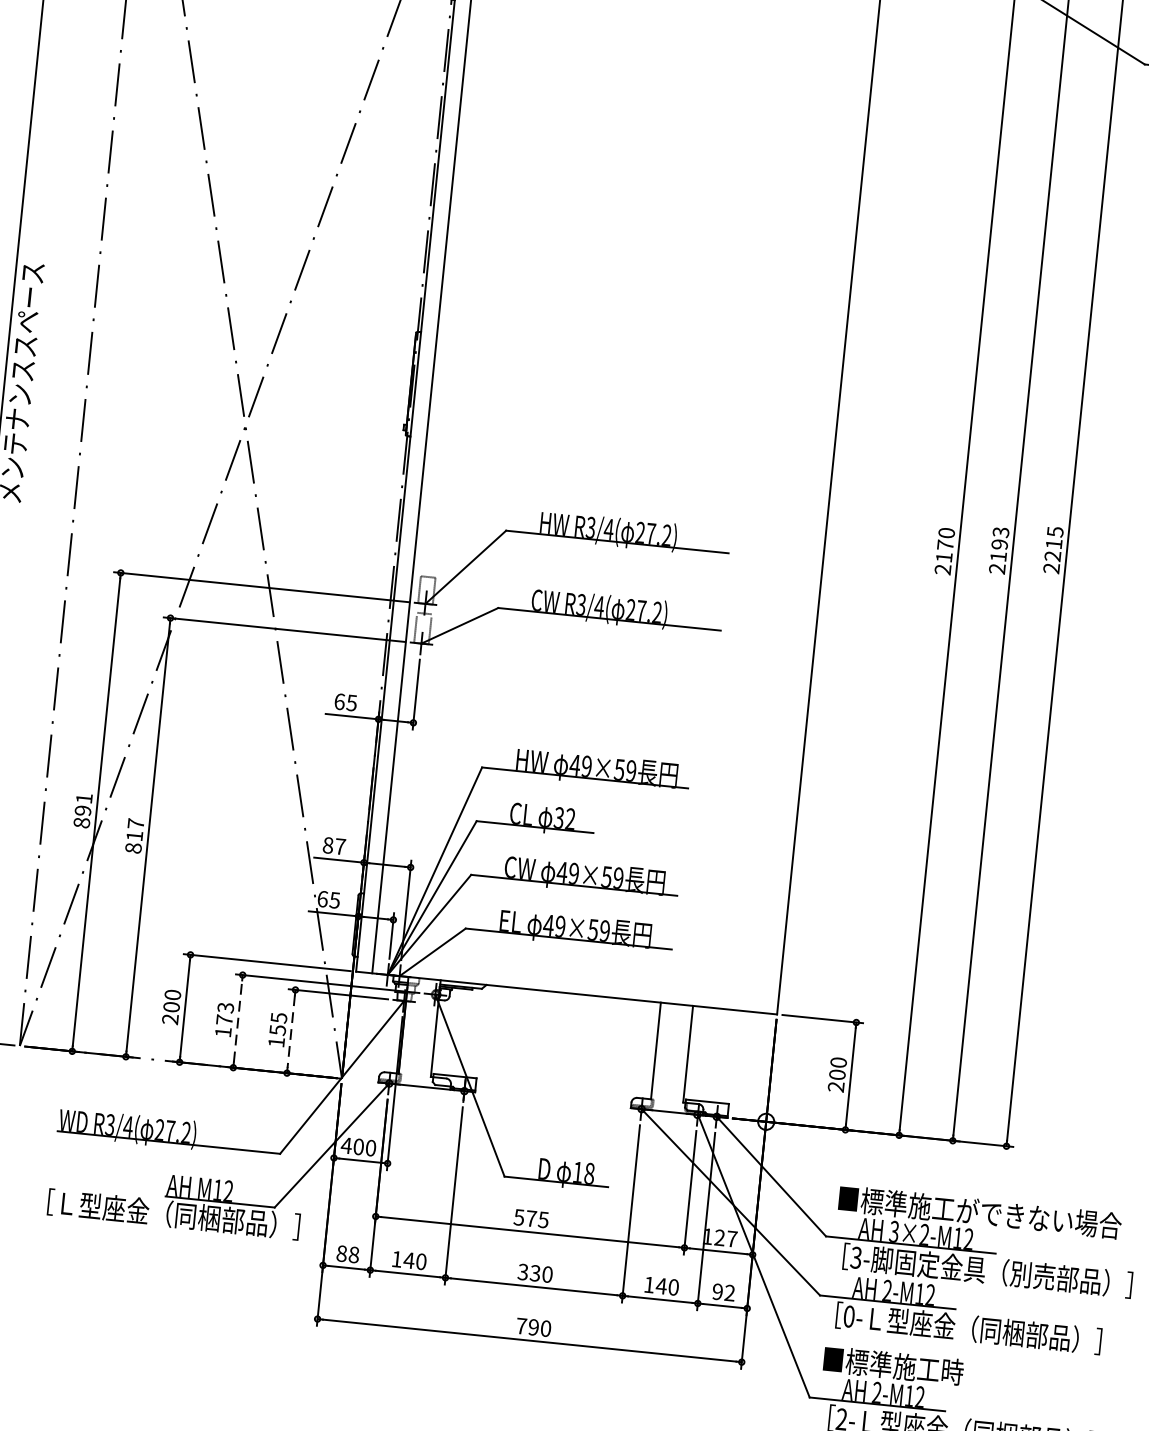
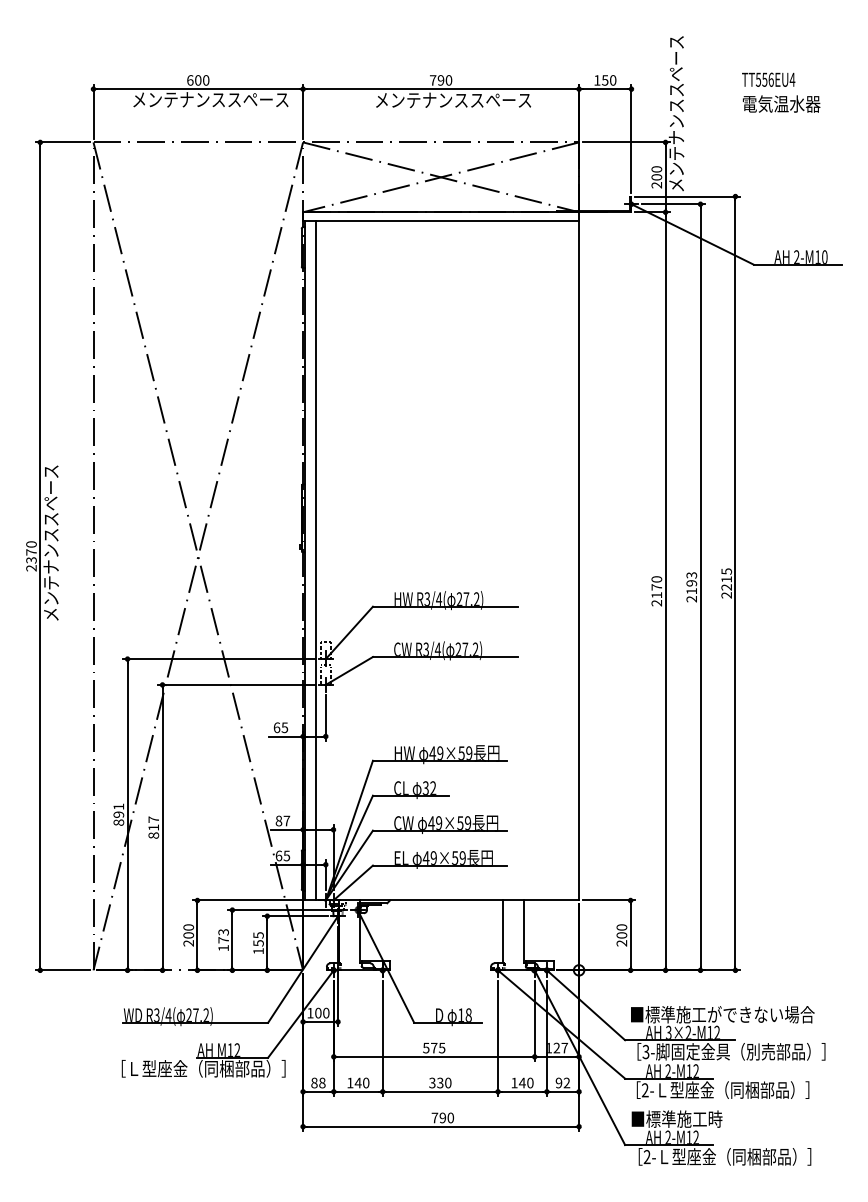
line: (238, 1021) -> (232, 940), dashed -> solid
line: (291, 1031) -> (267, 943), dashed -> solid
text: (345, 1146) -> (309, 1013), 400 -> 100
text: (847, 1316) -> (644, 1090), 0- -> 2-

